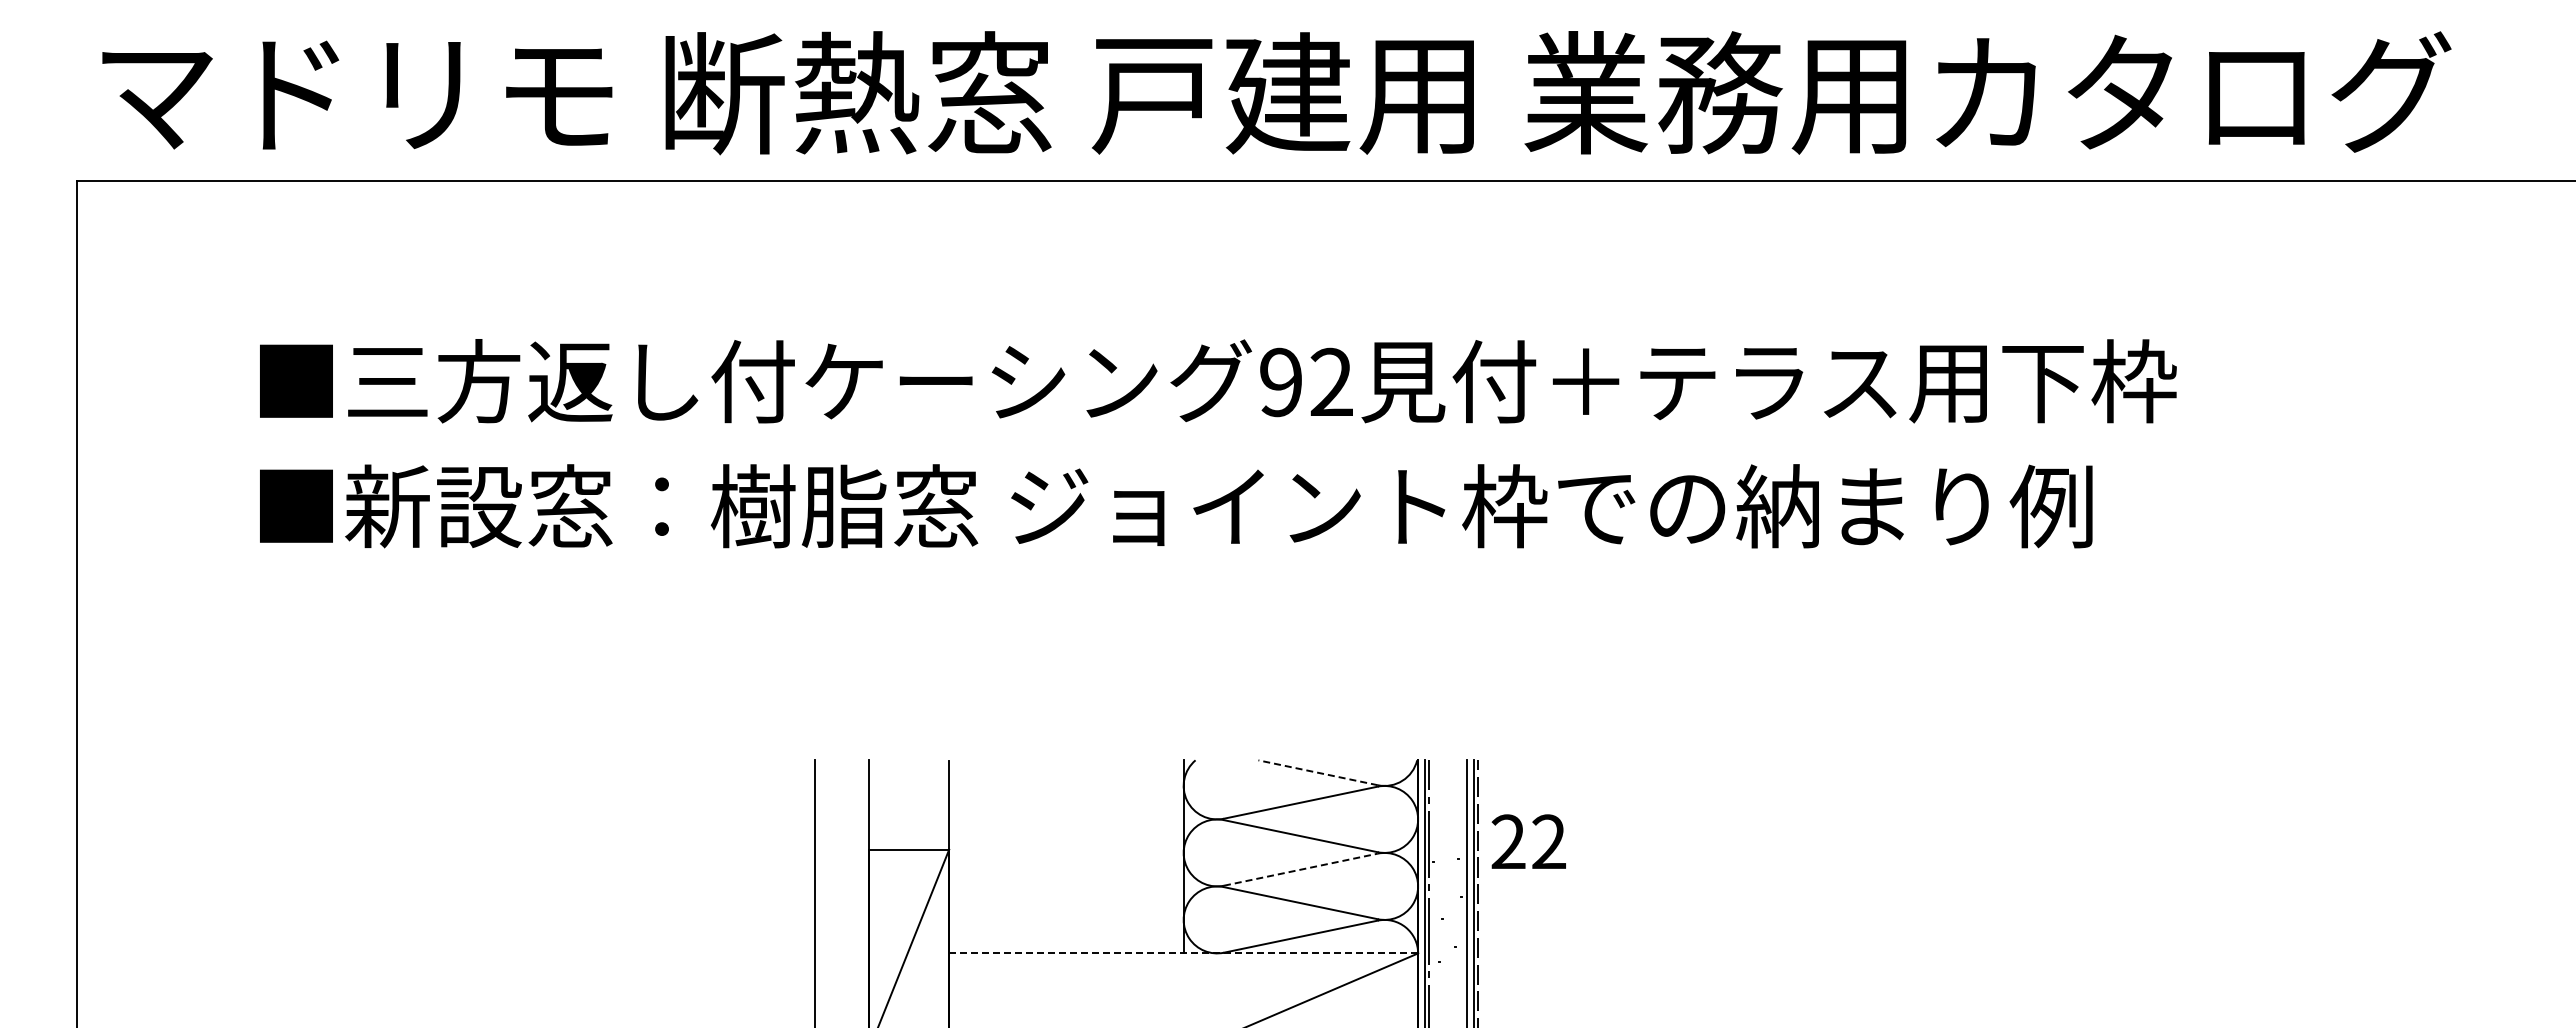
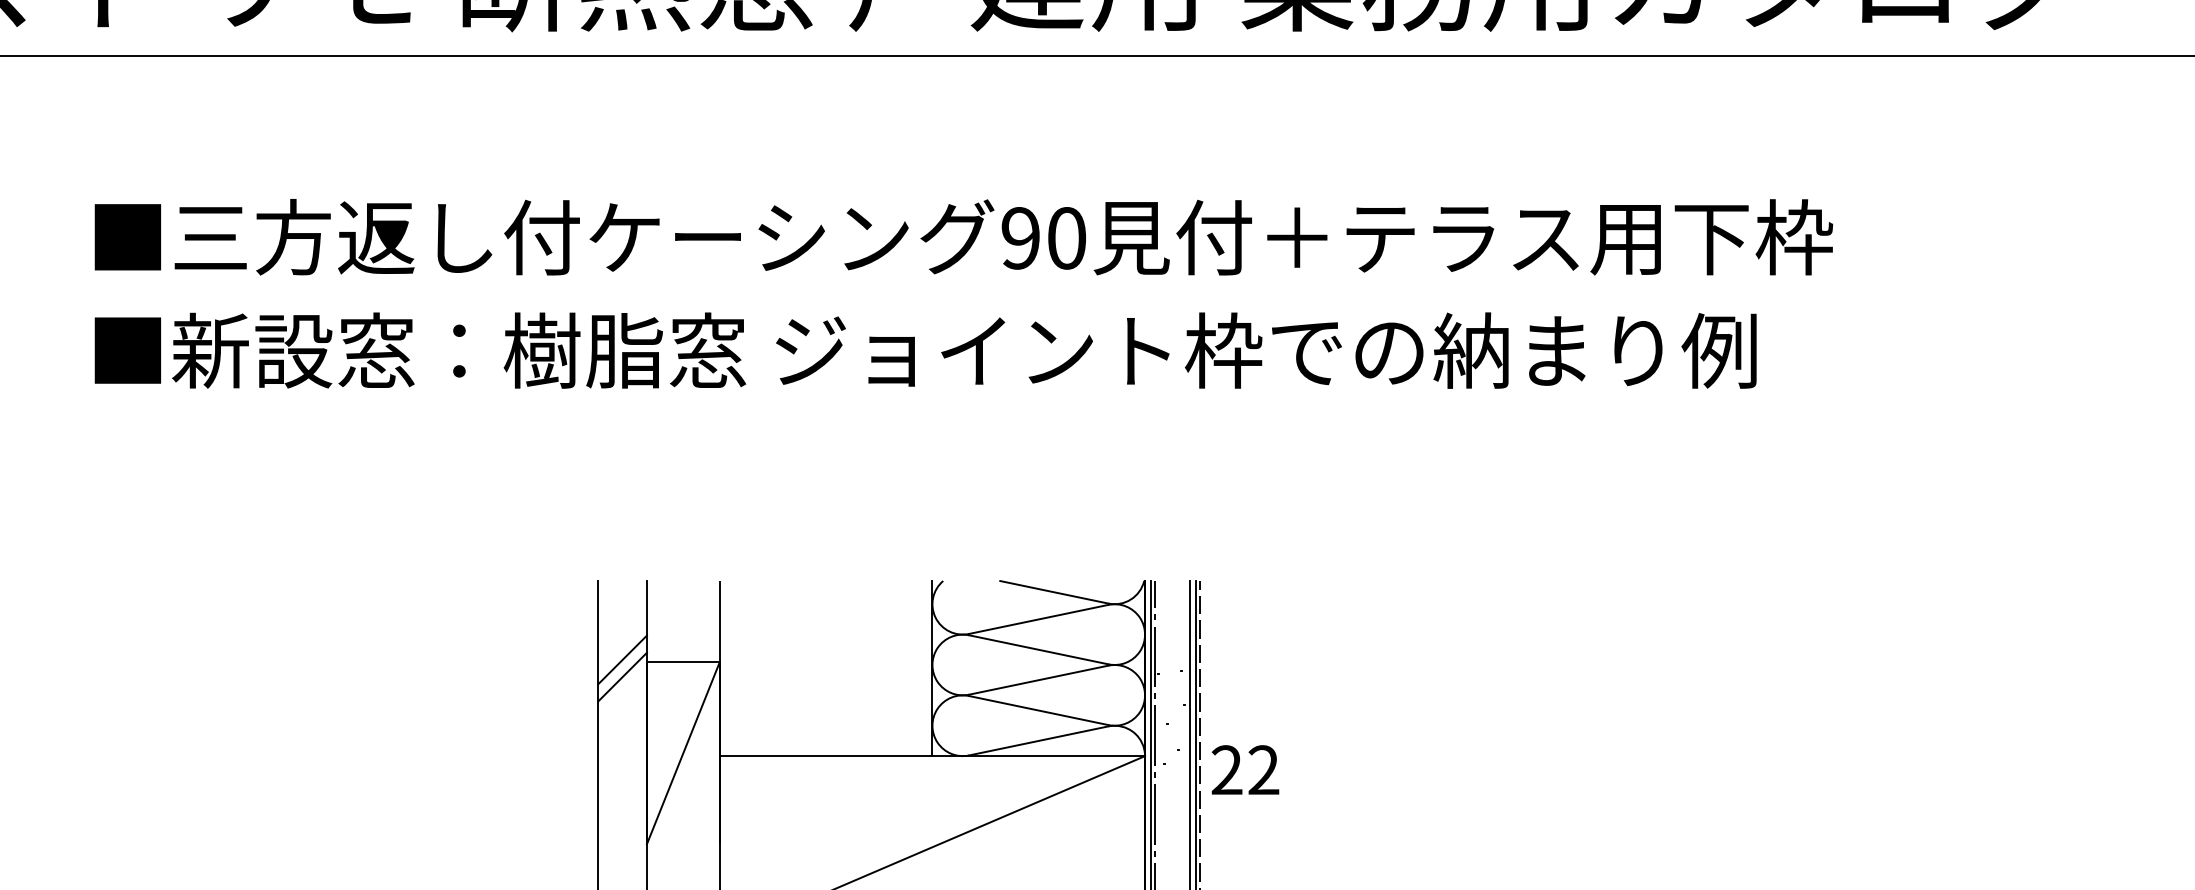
text: (1331, 382) -> (1066, 238), 92 -> 90
line: (1318, 772) -> (1054, 592), dashed -> solid
text: (1528, 841) -> (1245, 769), moved
line: (841, 847) -> (622, 660), added
line: (841, 866) -> (622, 677), added
line: (1300, 869) -> (1038, 680), dashed -> solid
line: (1183, 953) -> (932, 756), dashed -> solid

